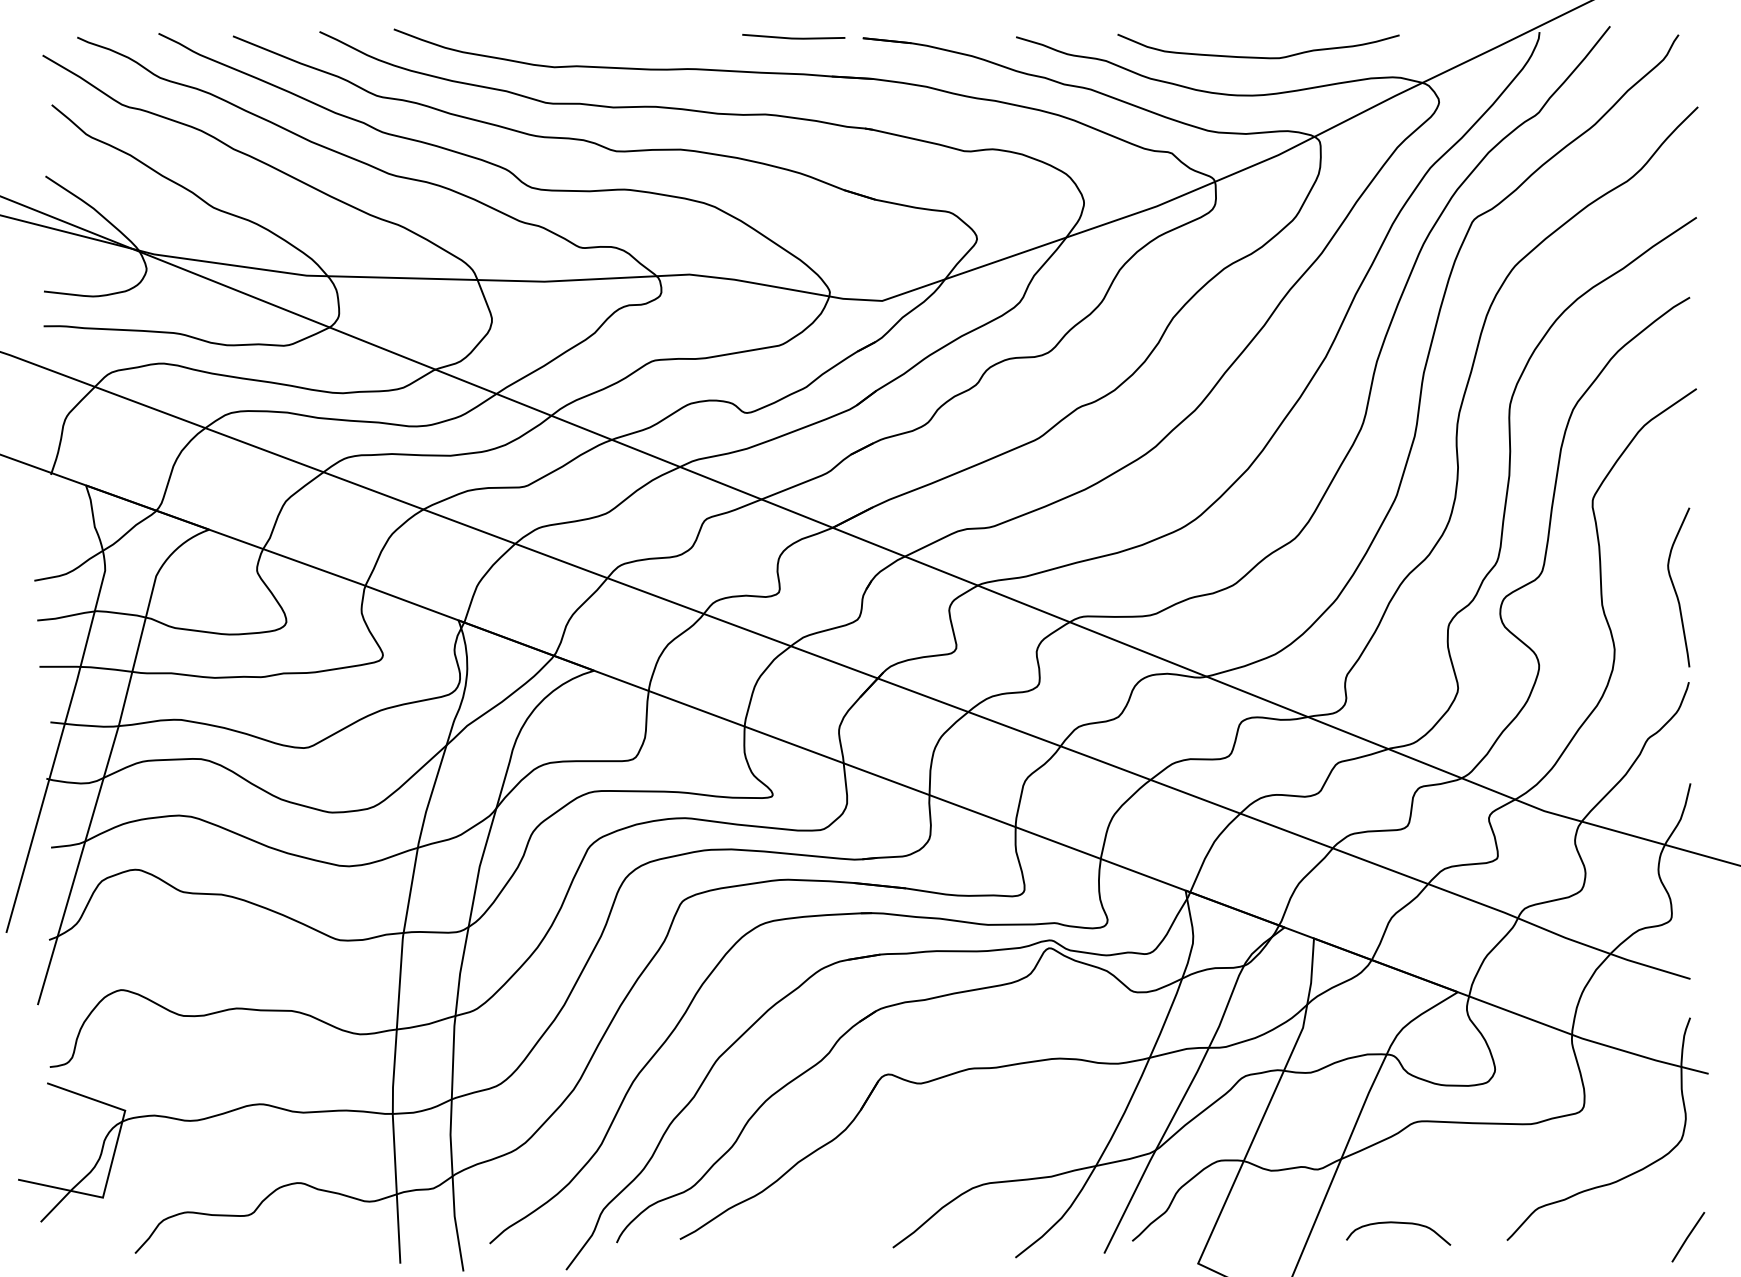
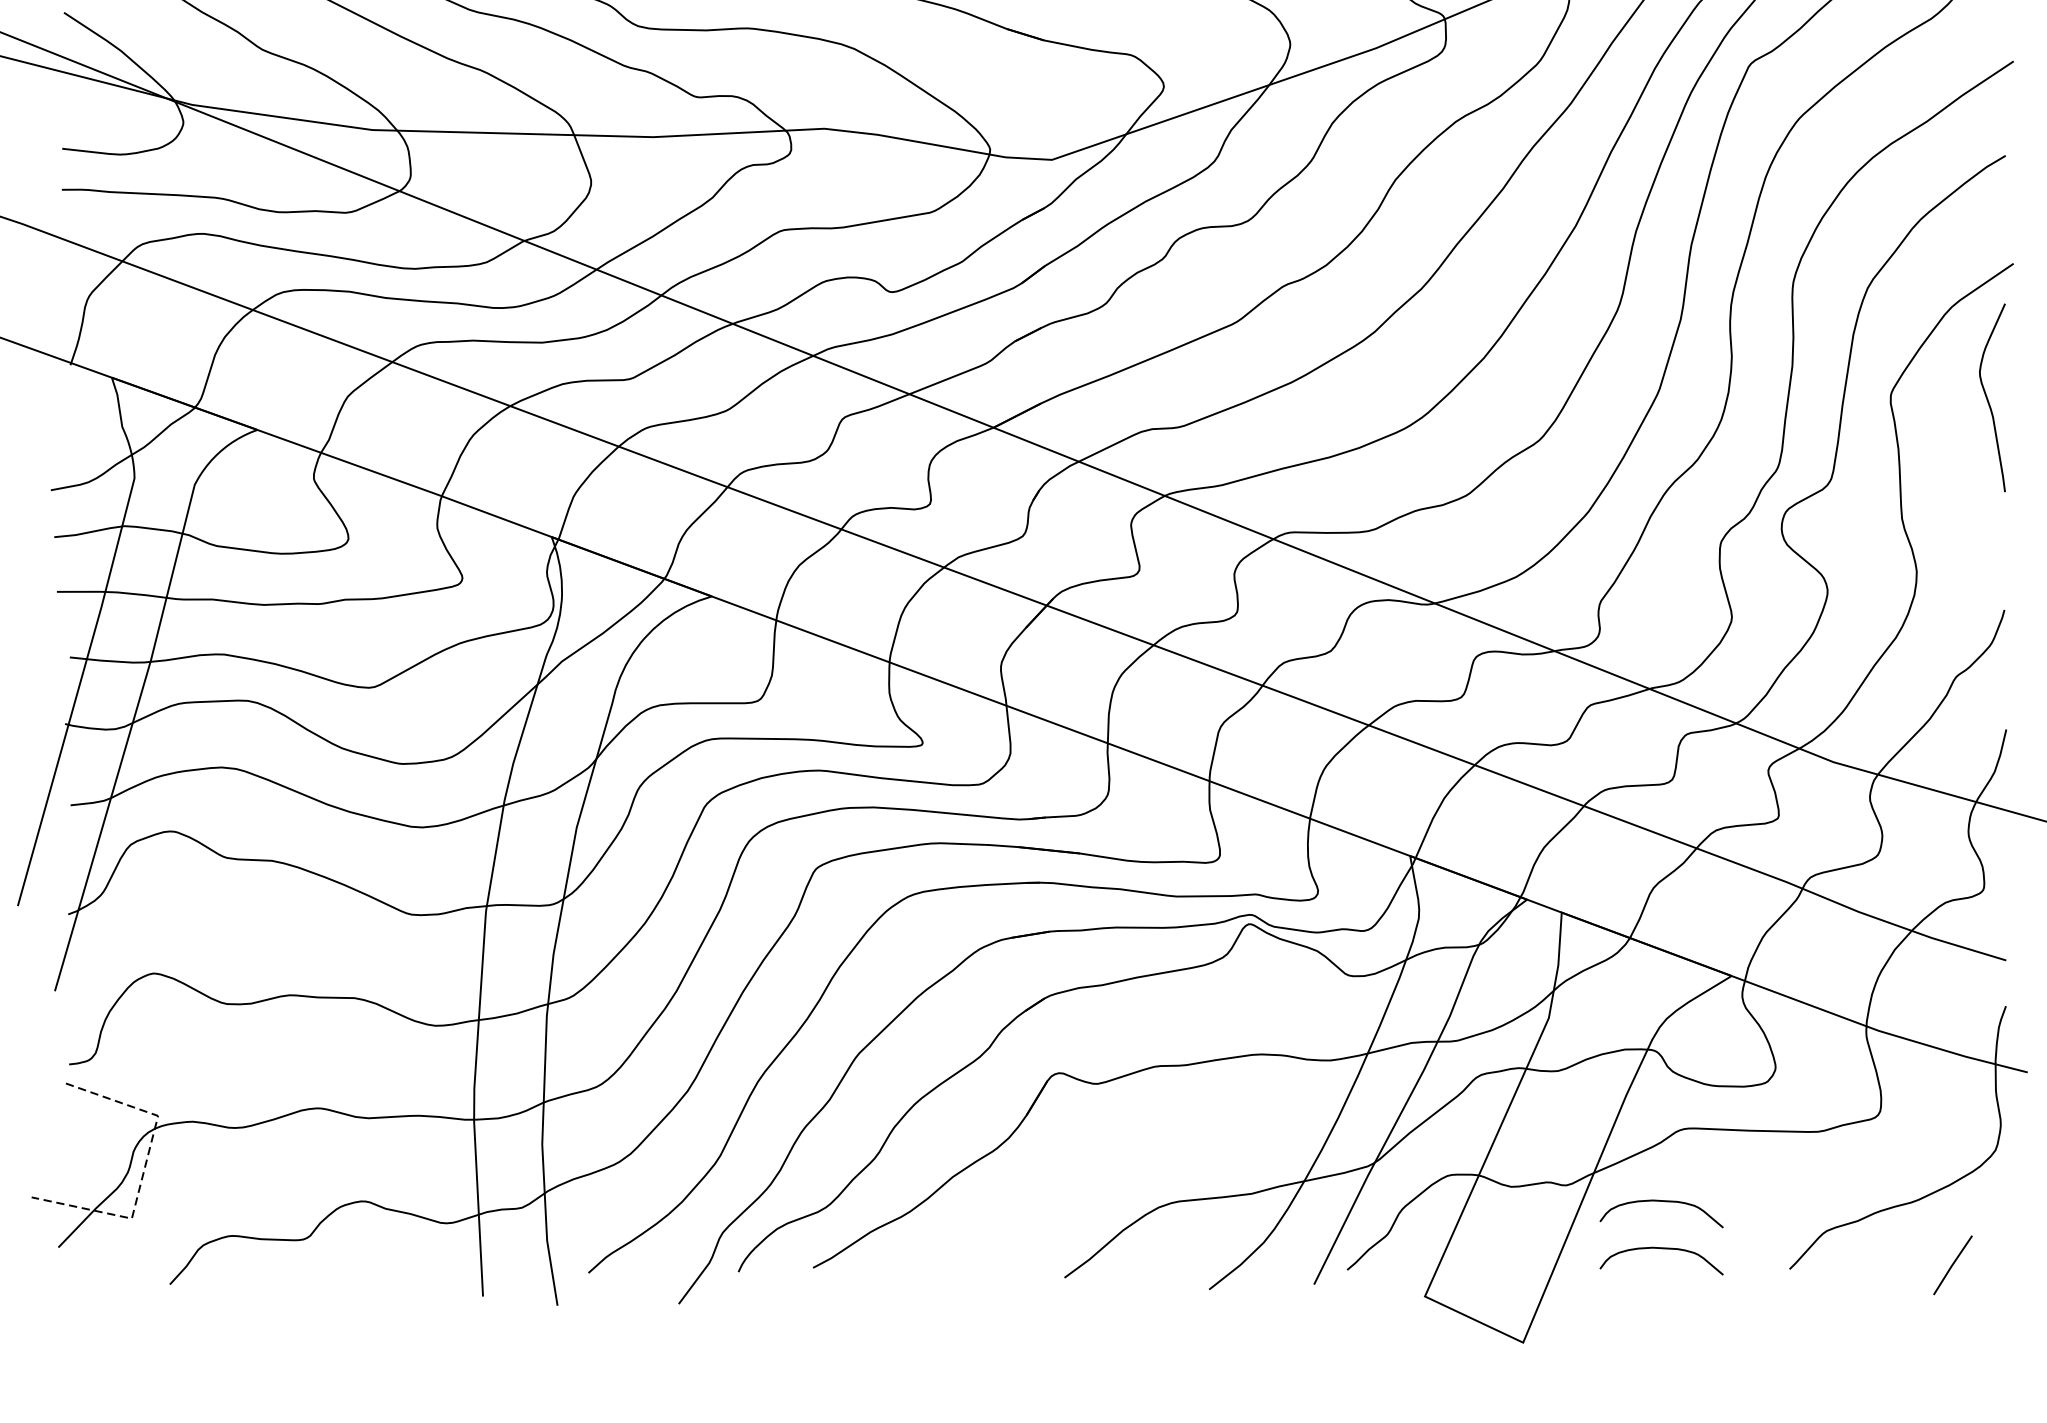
curve: (1675, 588) -> (1988, 399), moved
line: (113, 1156) -> (144, 1170), solid -> dashed
curve: (1398, 1183) -> (1661, 1201), added
line: (1688, 1237) -> (1953, 1265), moved

